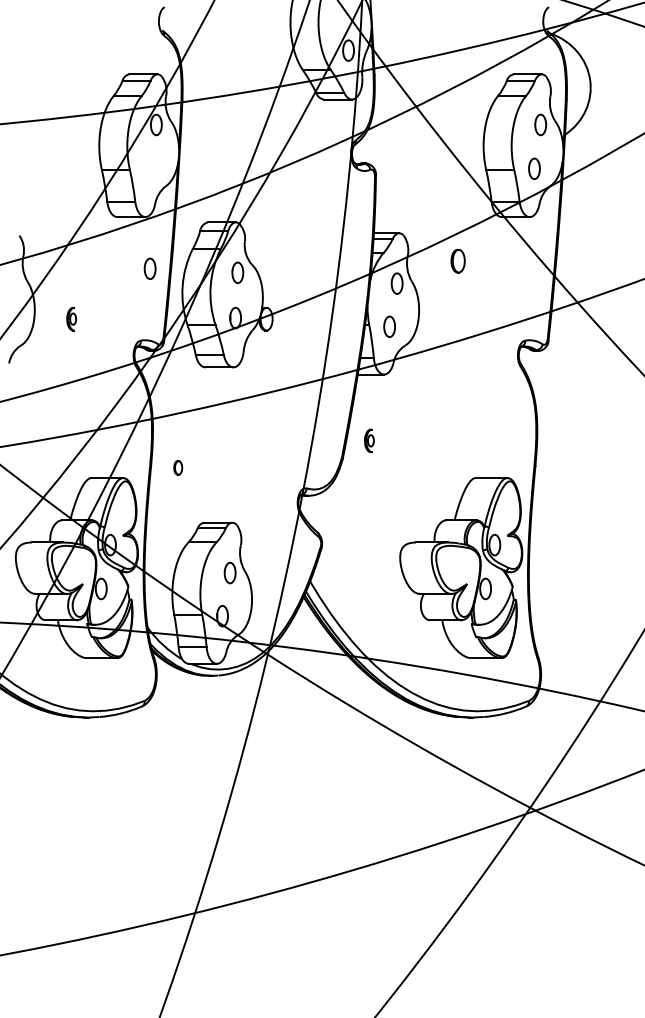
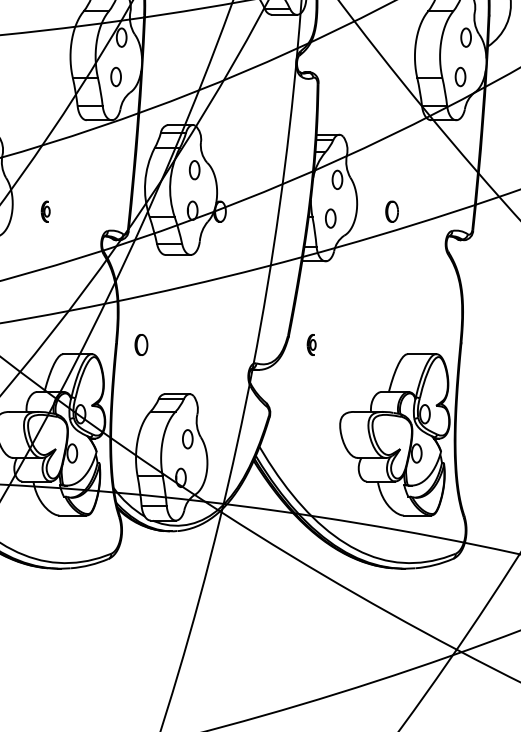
part: (457, 261) -> (391, 212), moved
part: (149, 268) -> (115, 76), moved
part: (369, 440) -> (311, 344), moved
part: (177, 467) -> (140, 344), size x1.67

